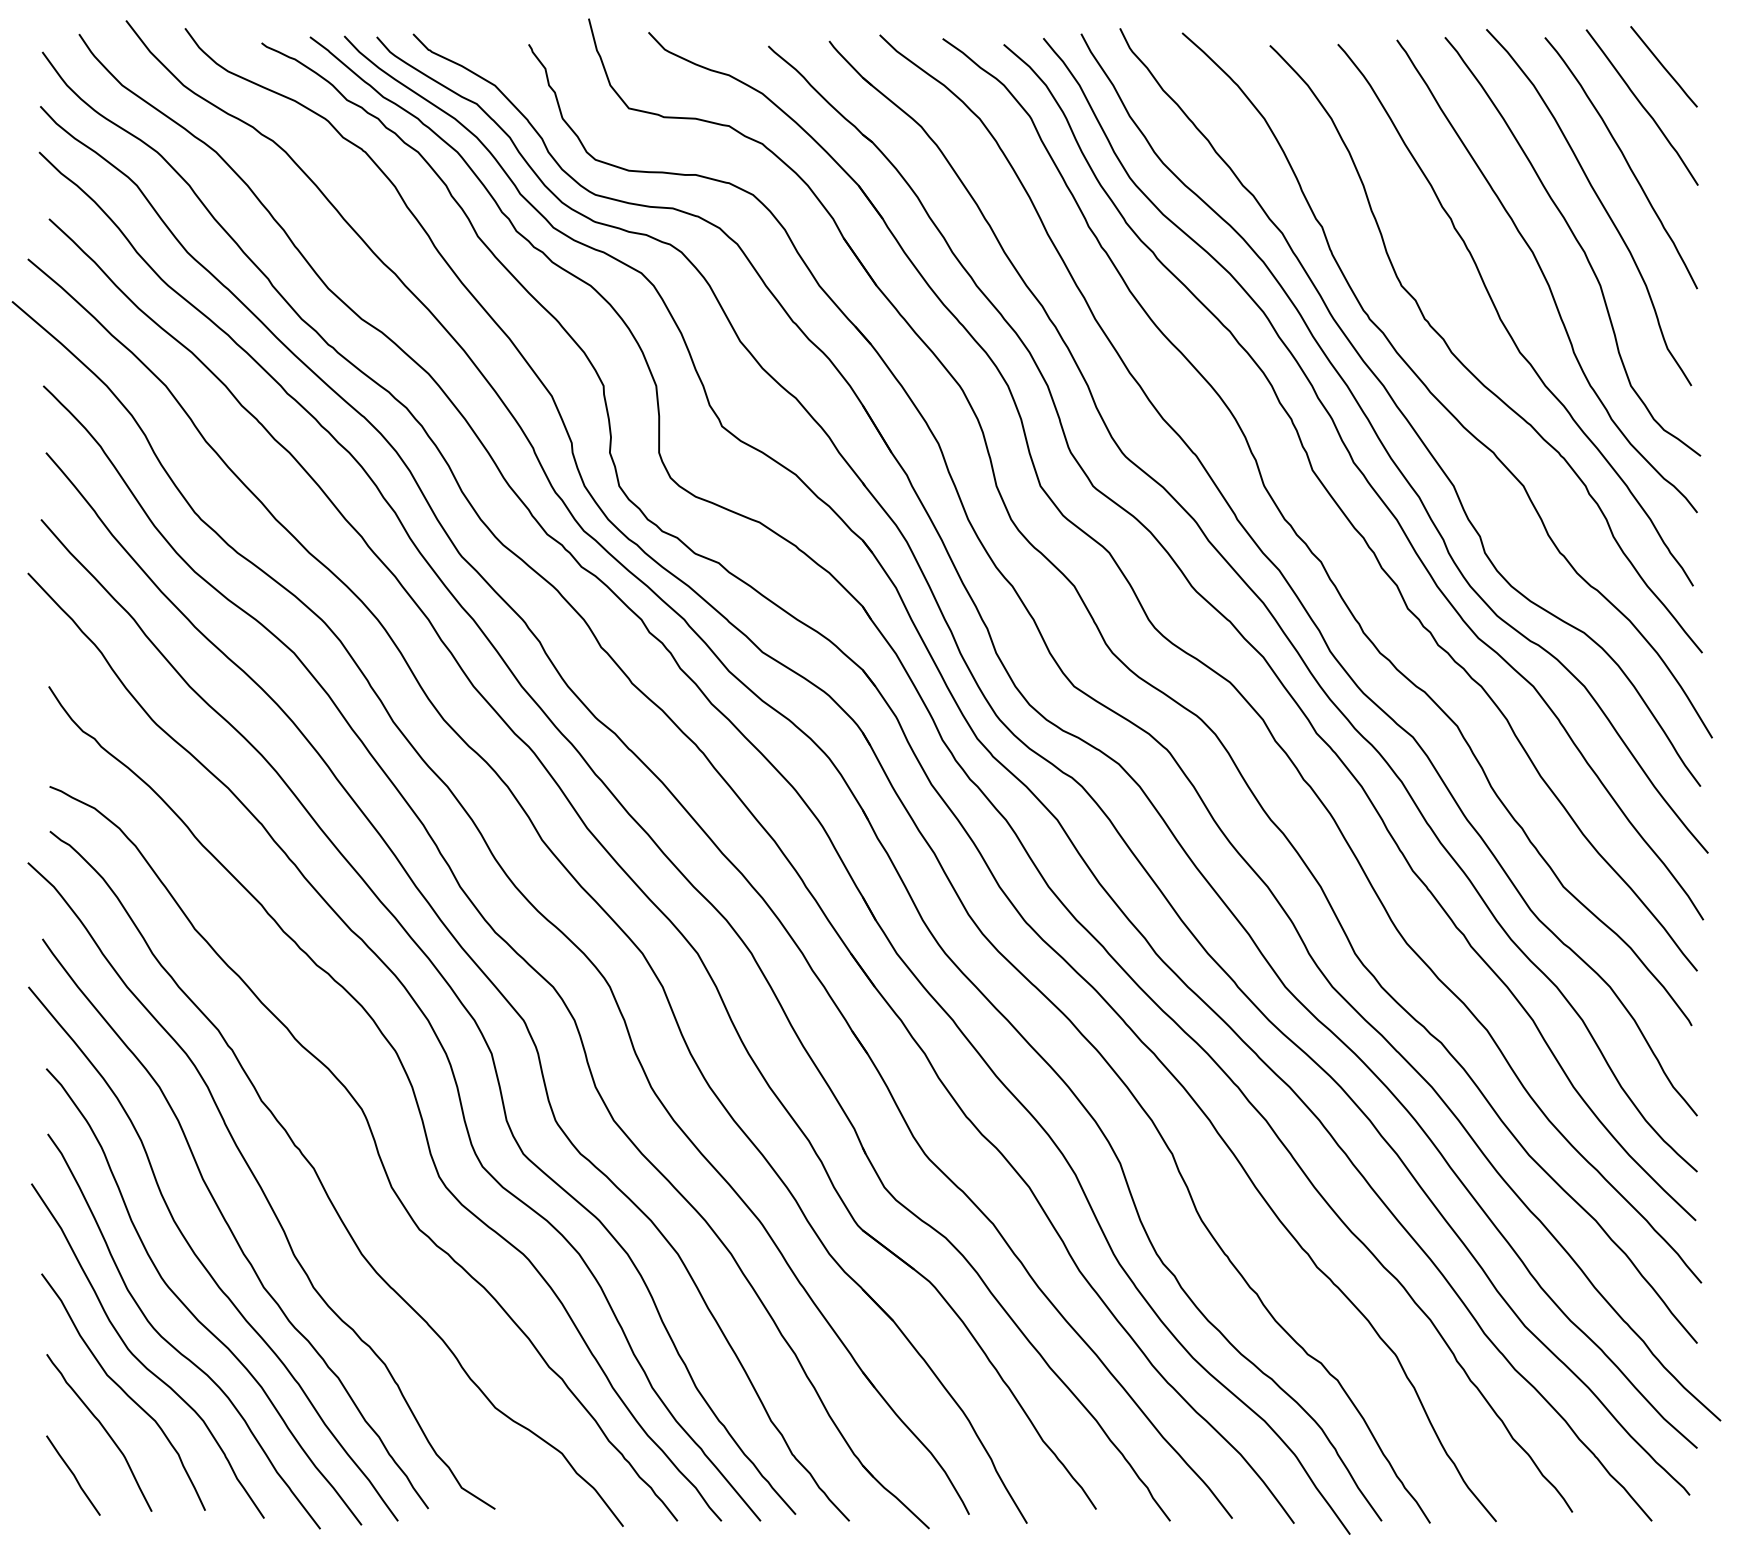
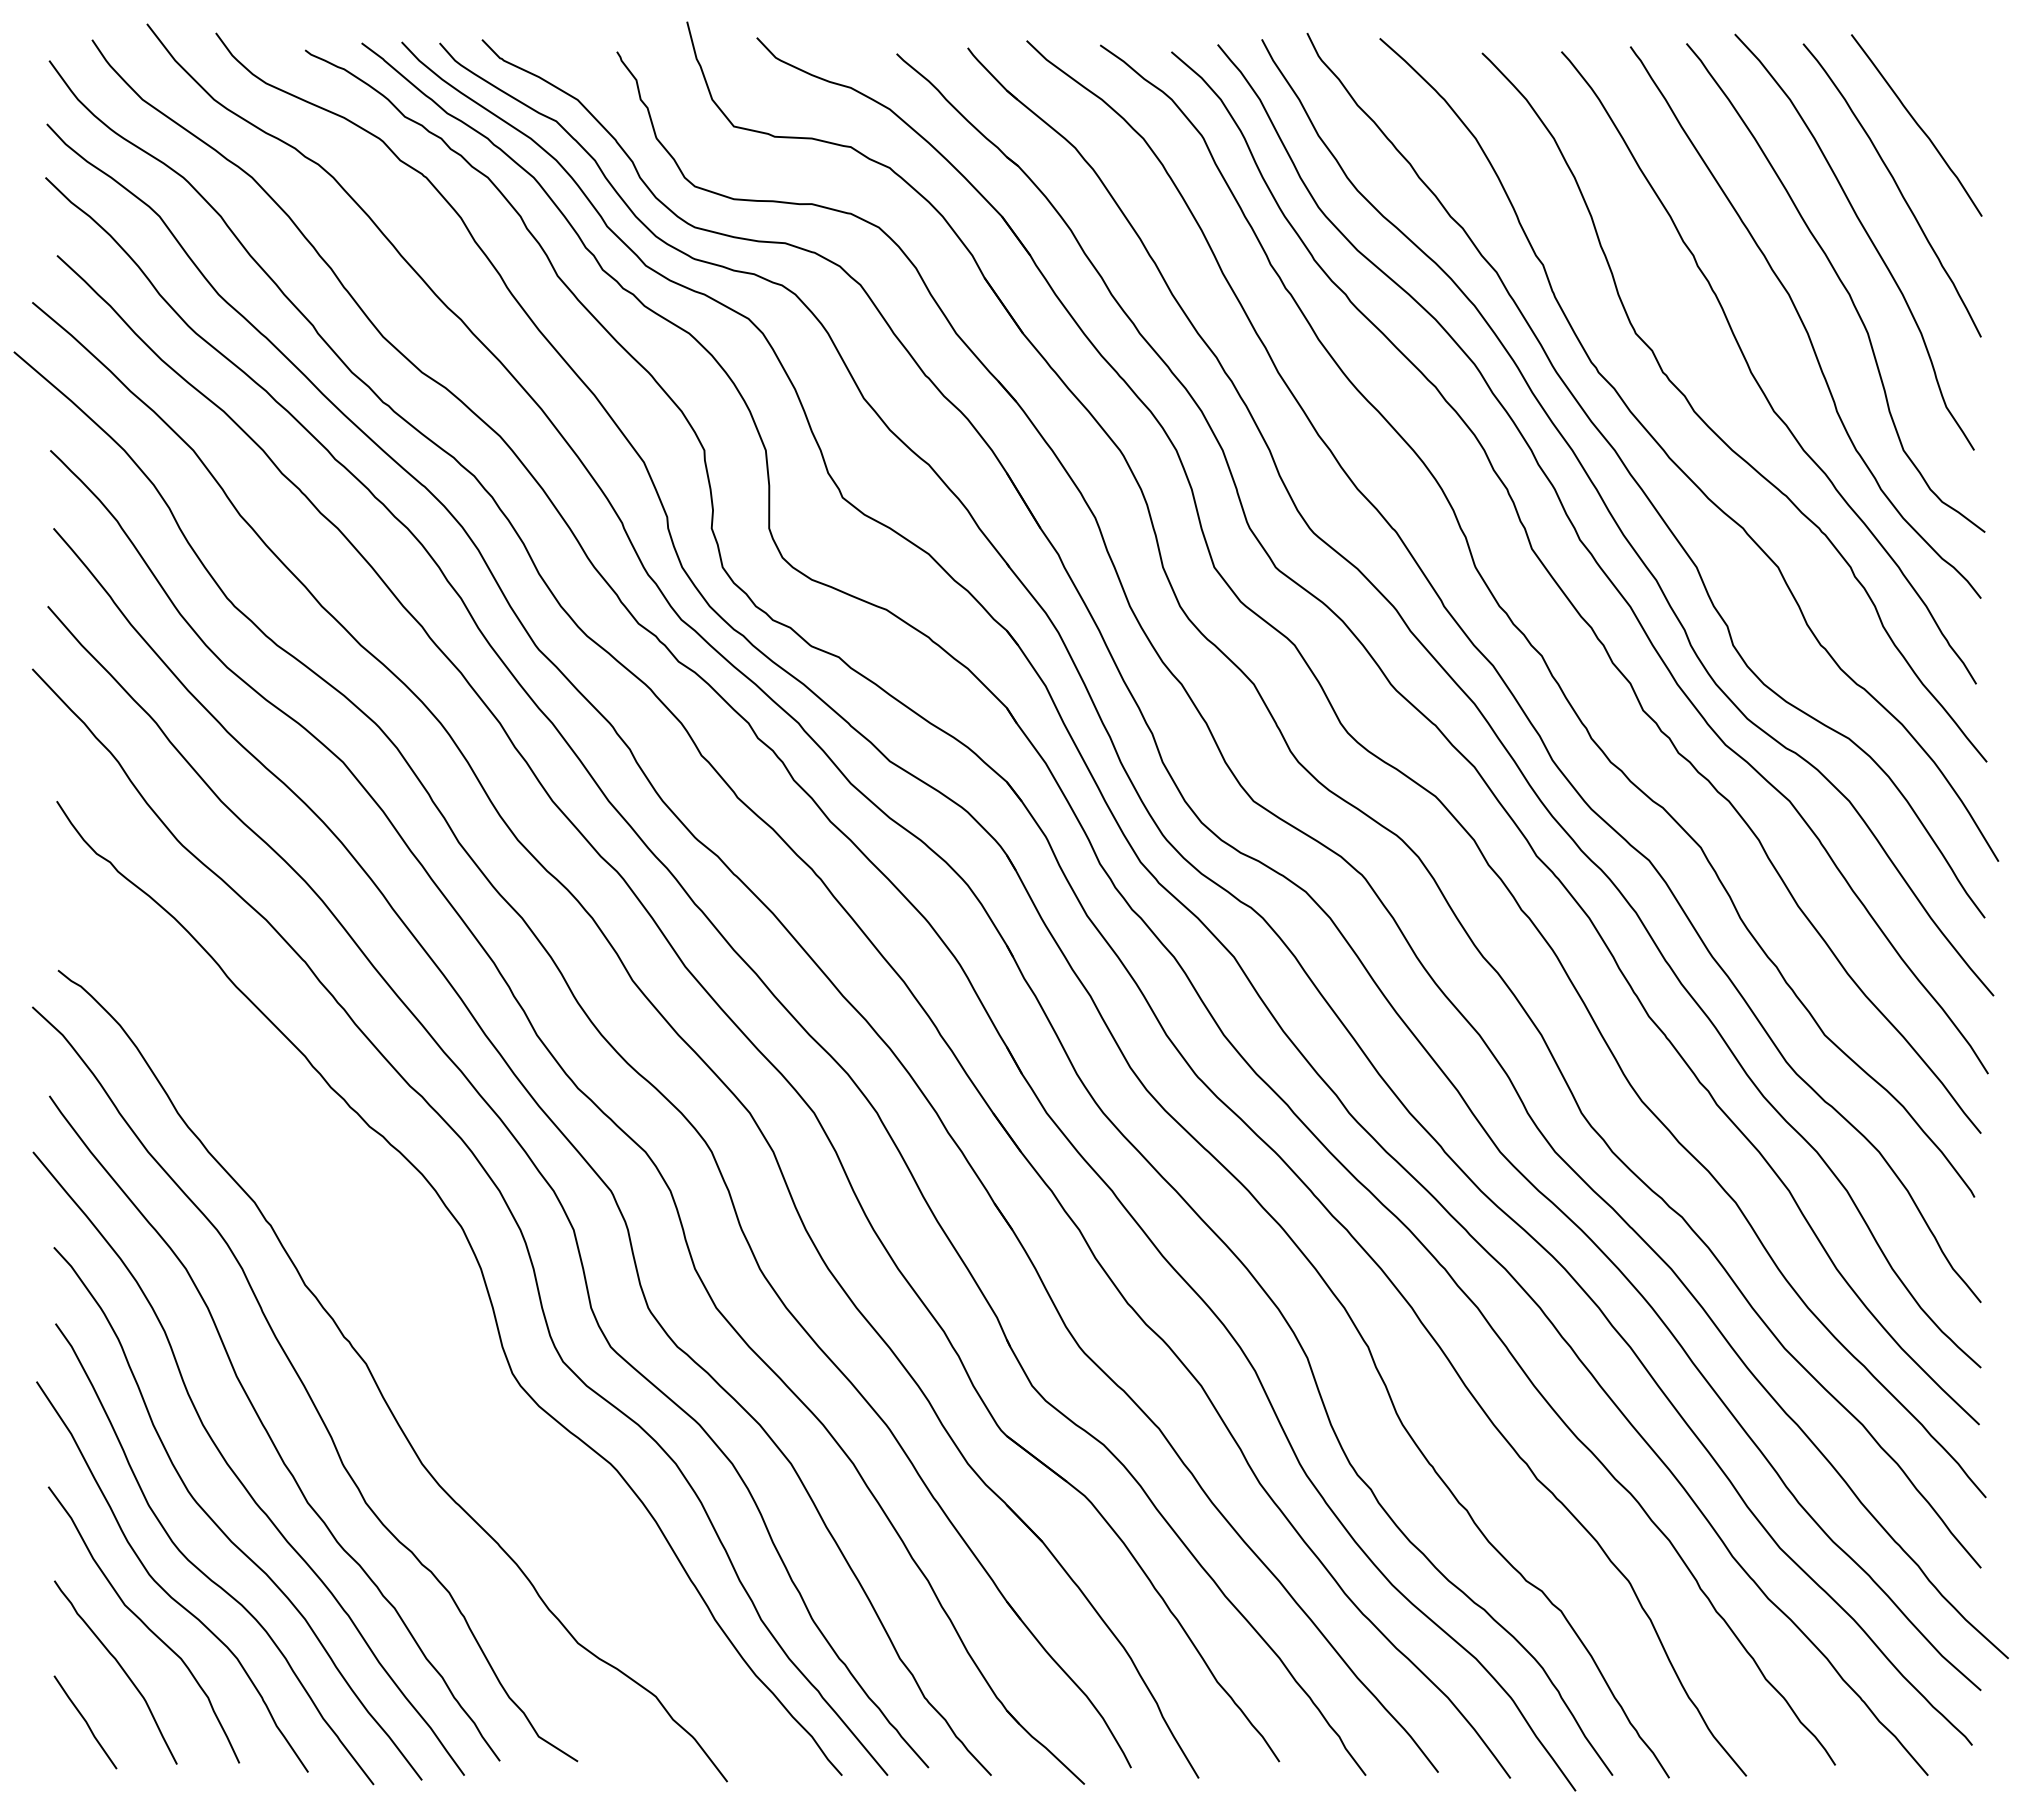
line: (1663, 66) -> (1941, 77), removed
curve: (375, 1148) -> (438, 1340), removed

